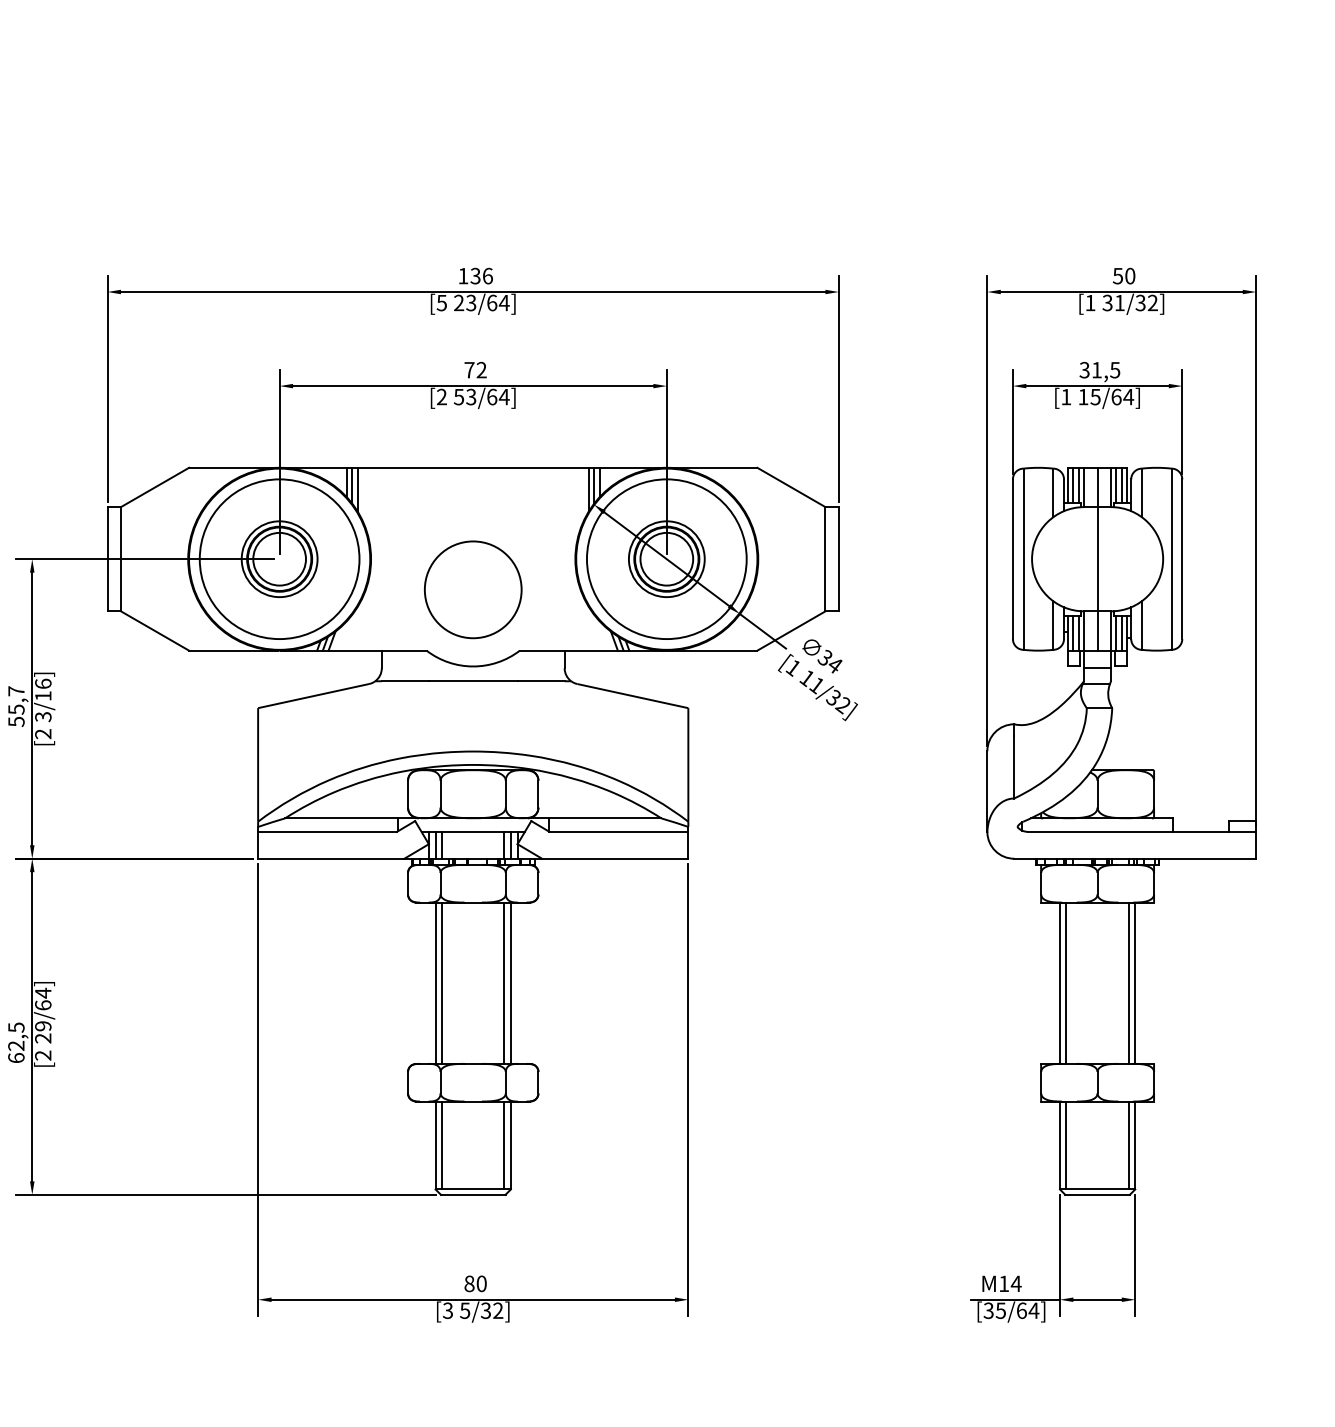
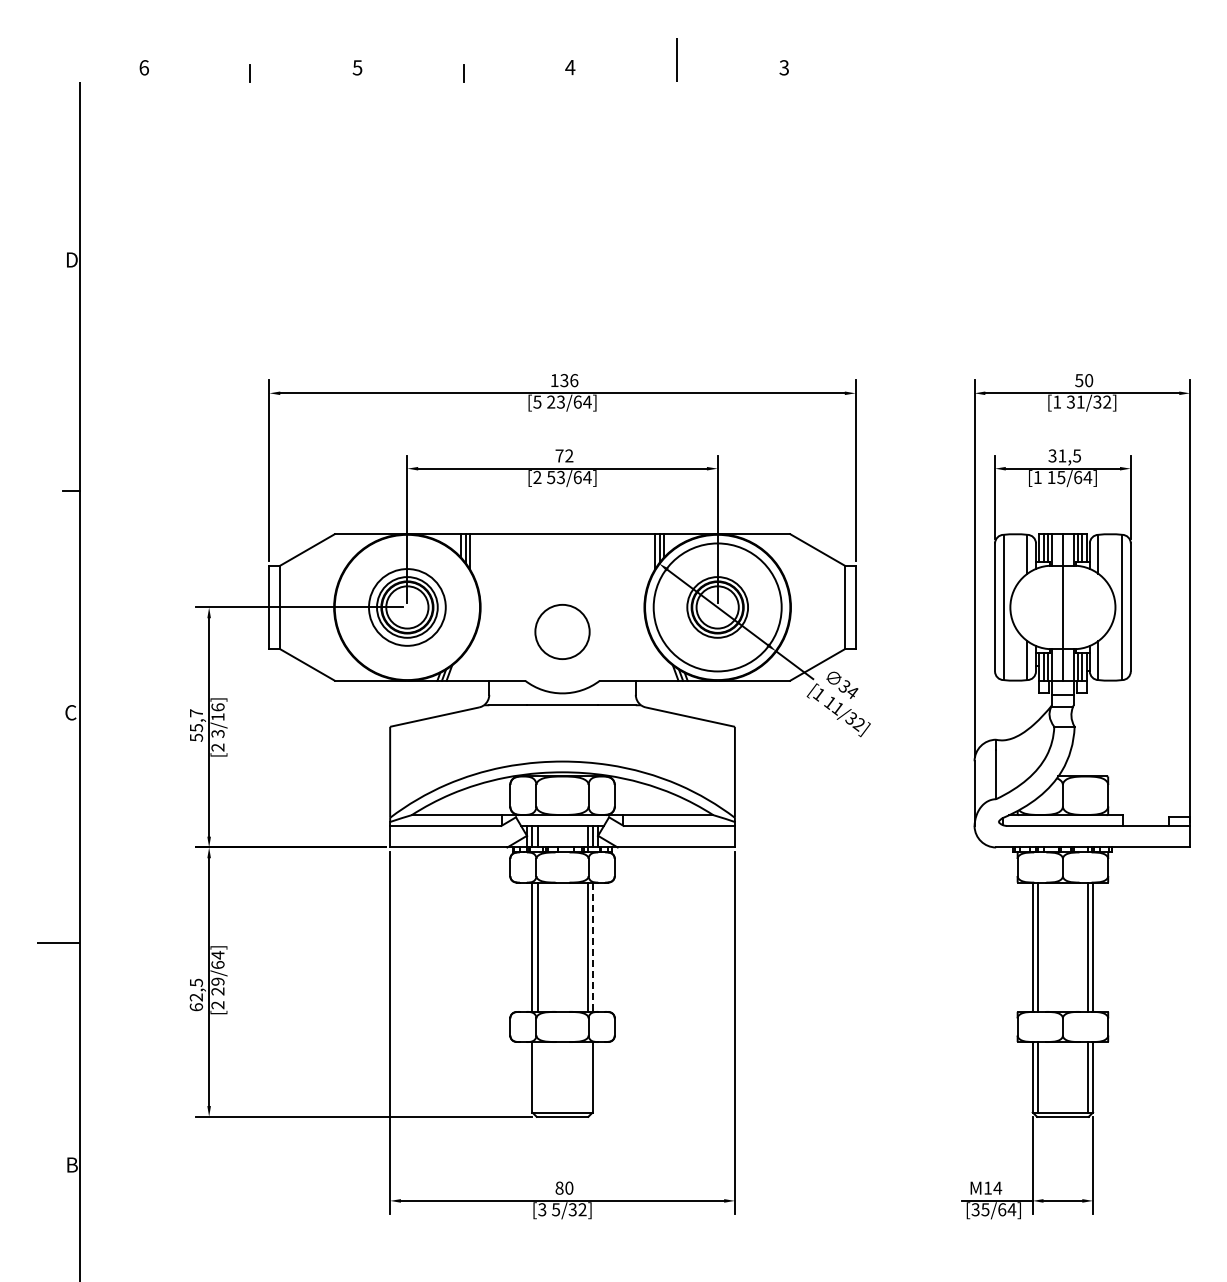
circle: (279, 559) -> (407, 607), size x0.6
circle: (473, 589) -> (562, 631), size x0.7
line: (510, 983) -> (592, 947), solid -> dashed
line: (441, 1145) -> (537, 1077), removed
line: (504, 1145) -> (587, 1077), removed

